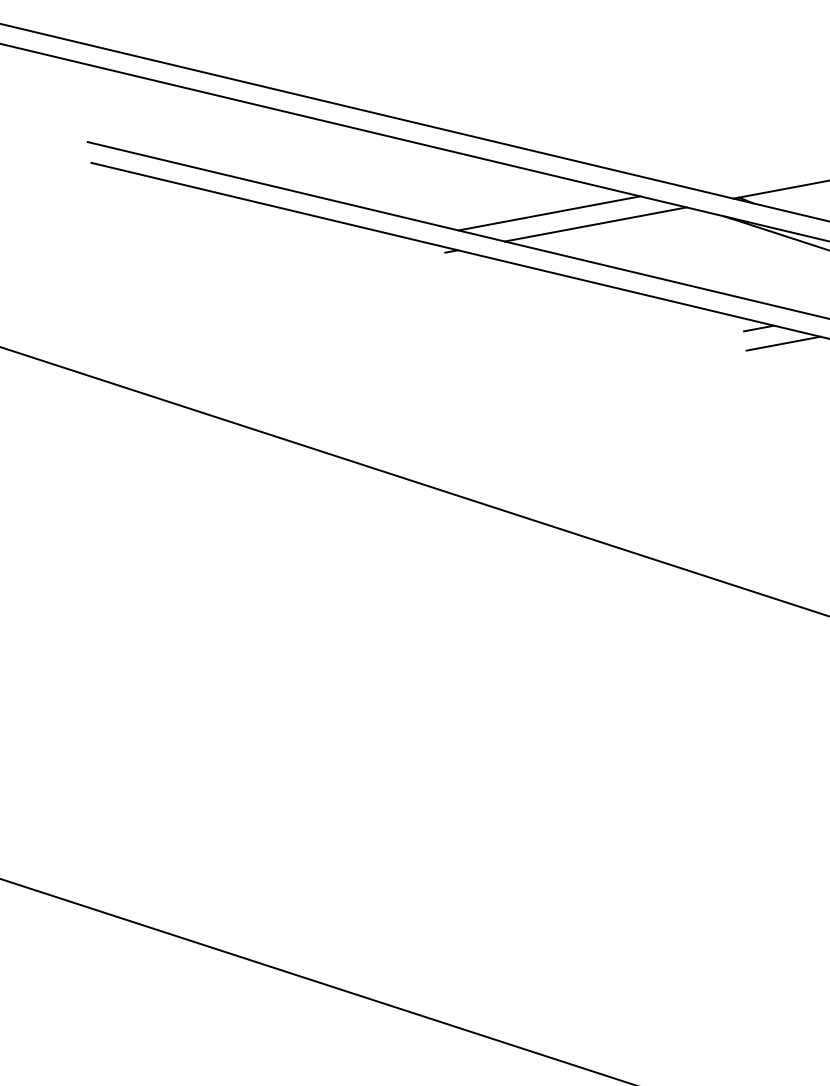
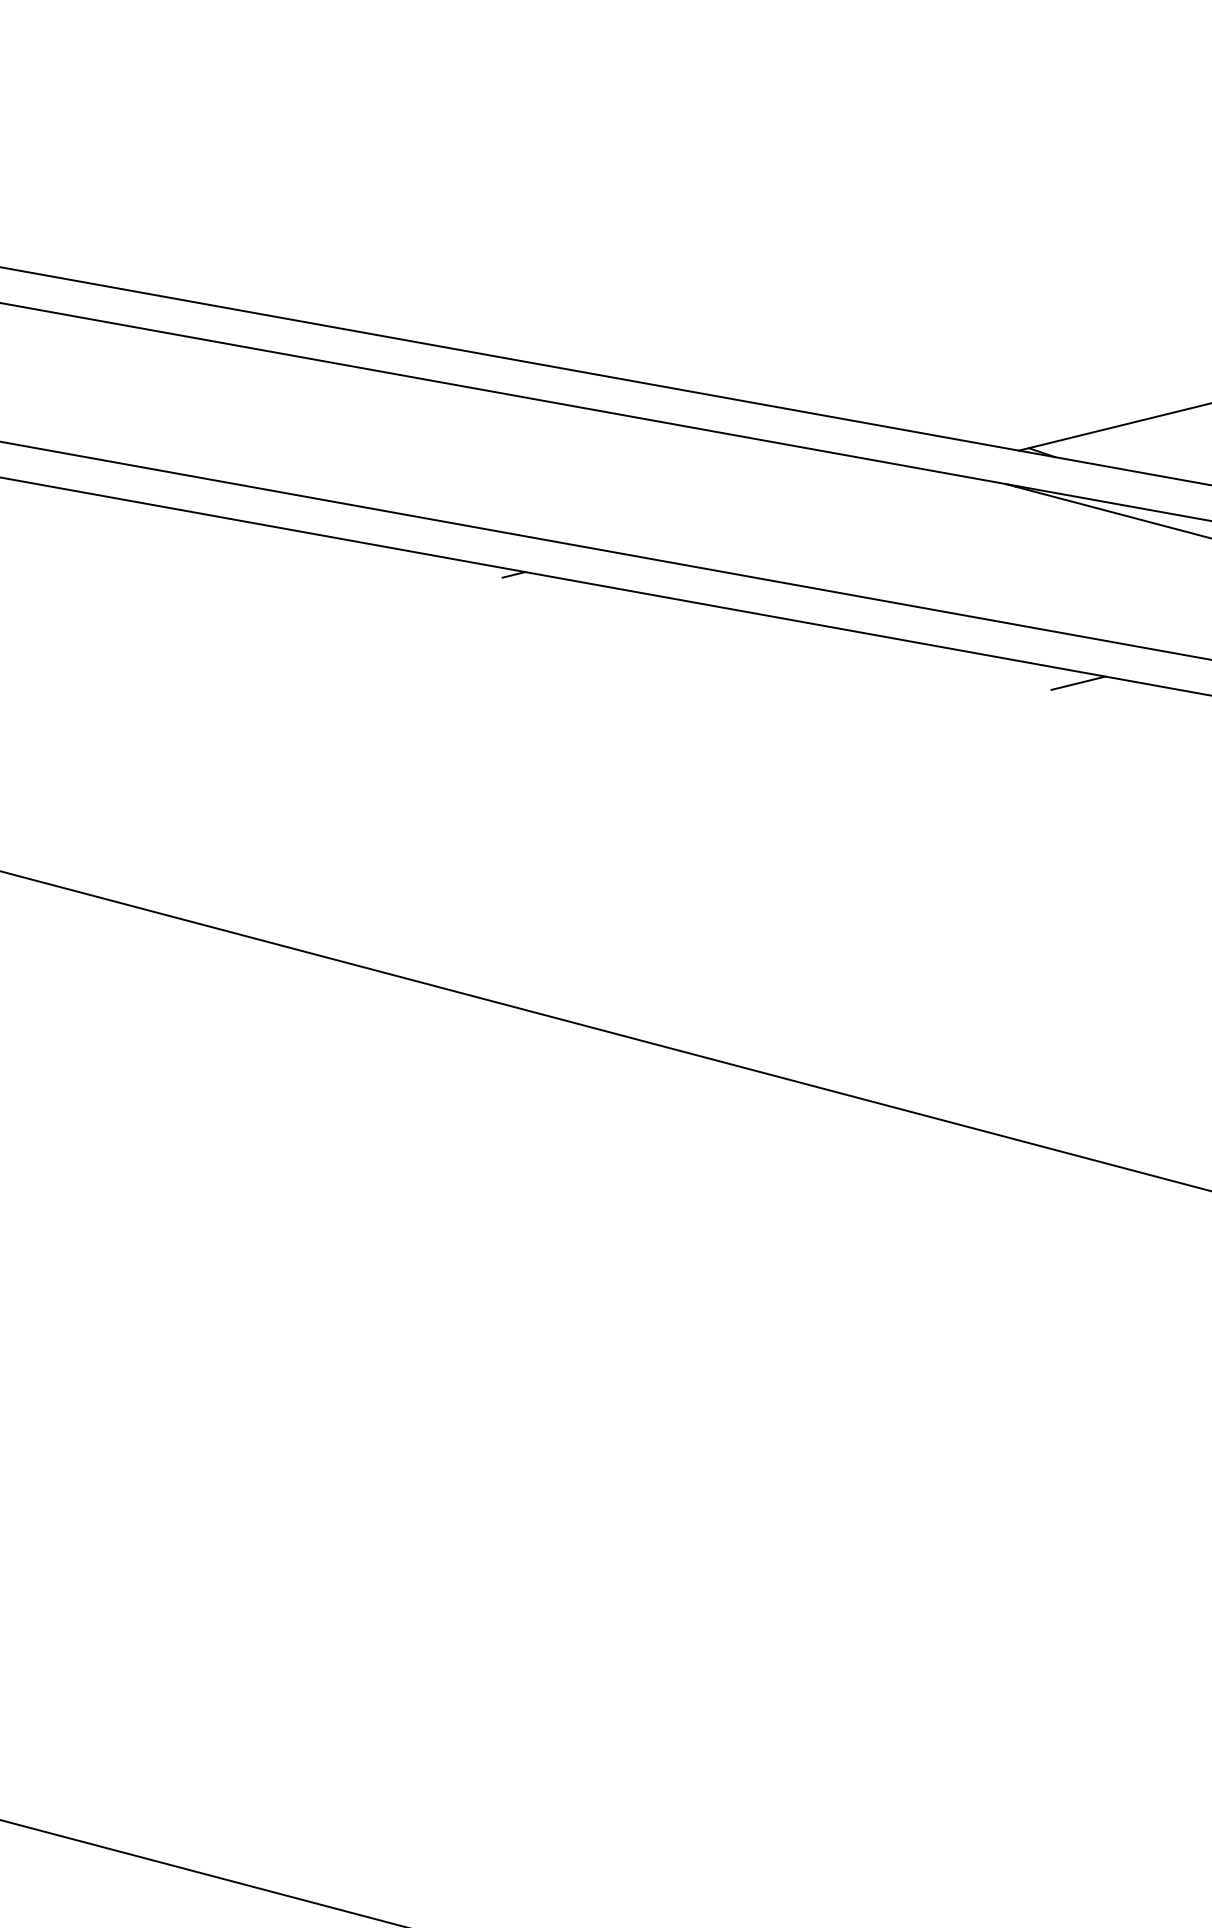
line: (549, 213) -> (687, 496), removed
line: (595, 224) -> (771, 511), removed
line: (783, 343) -> (1124, 707), removed

